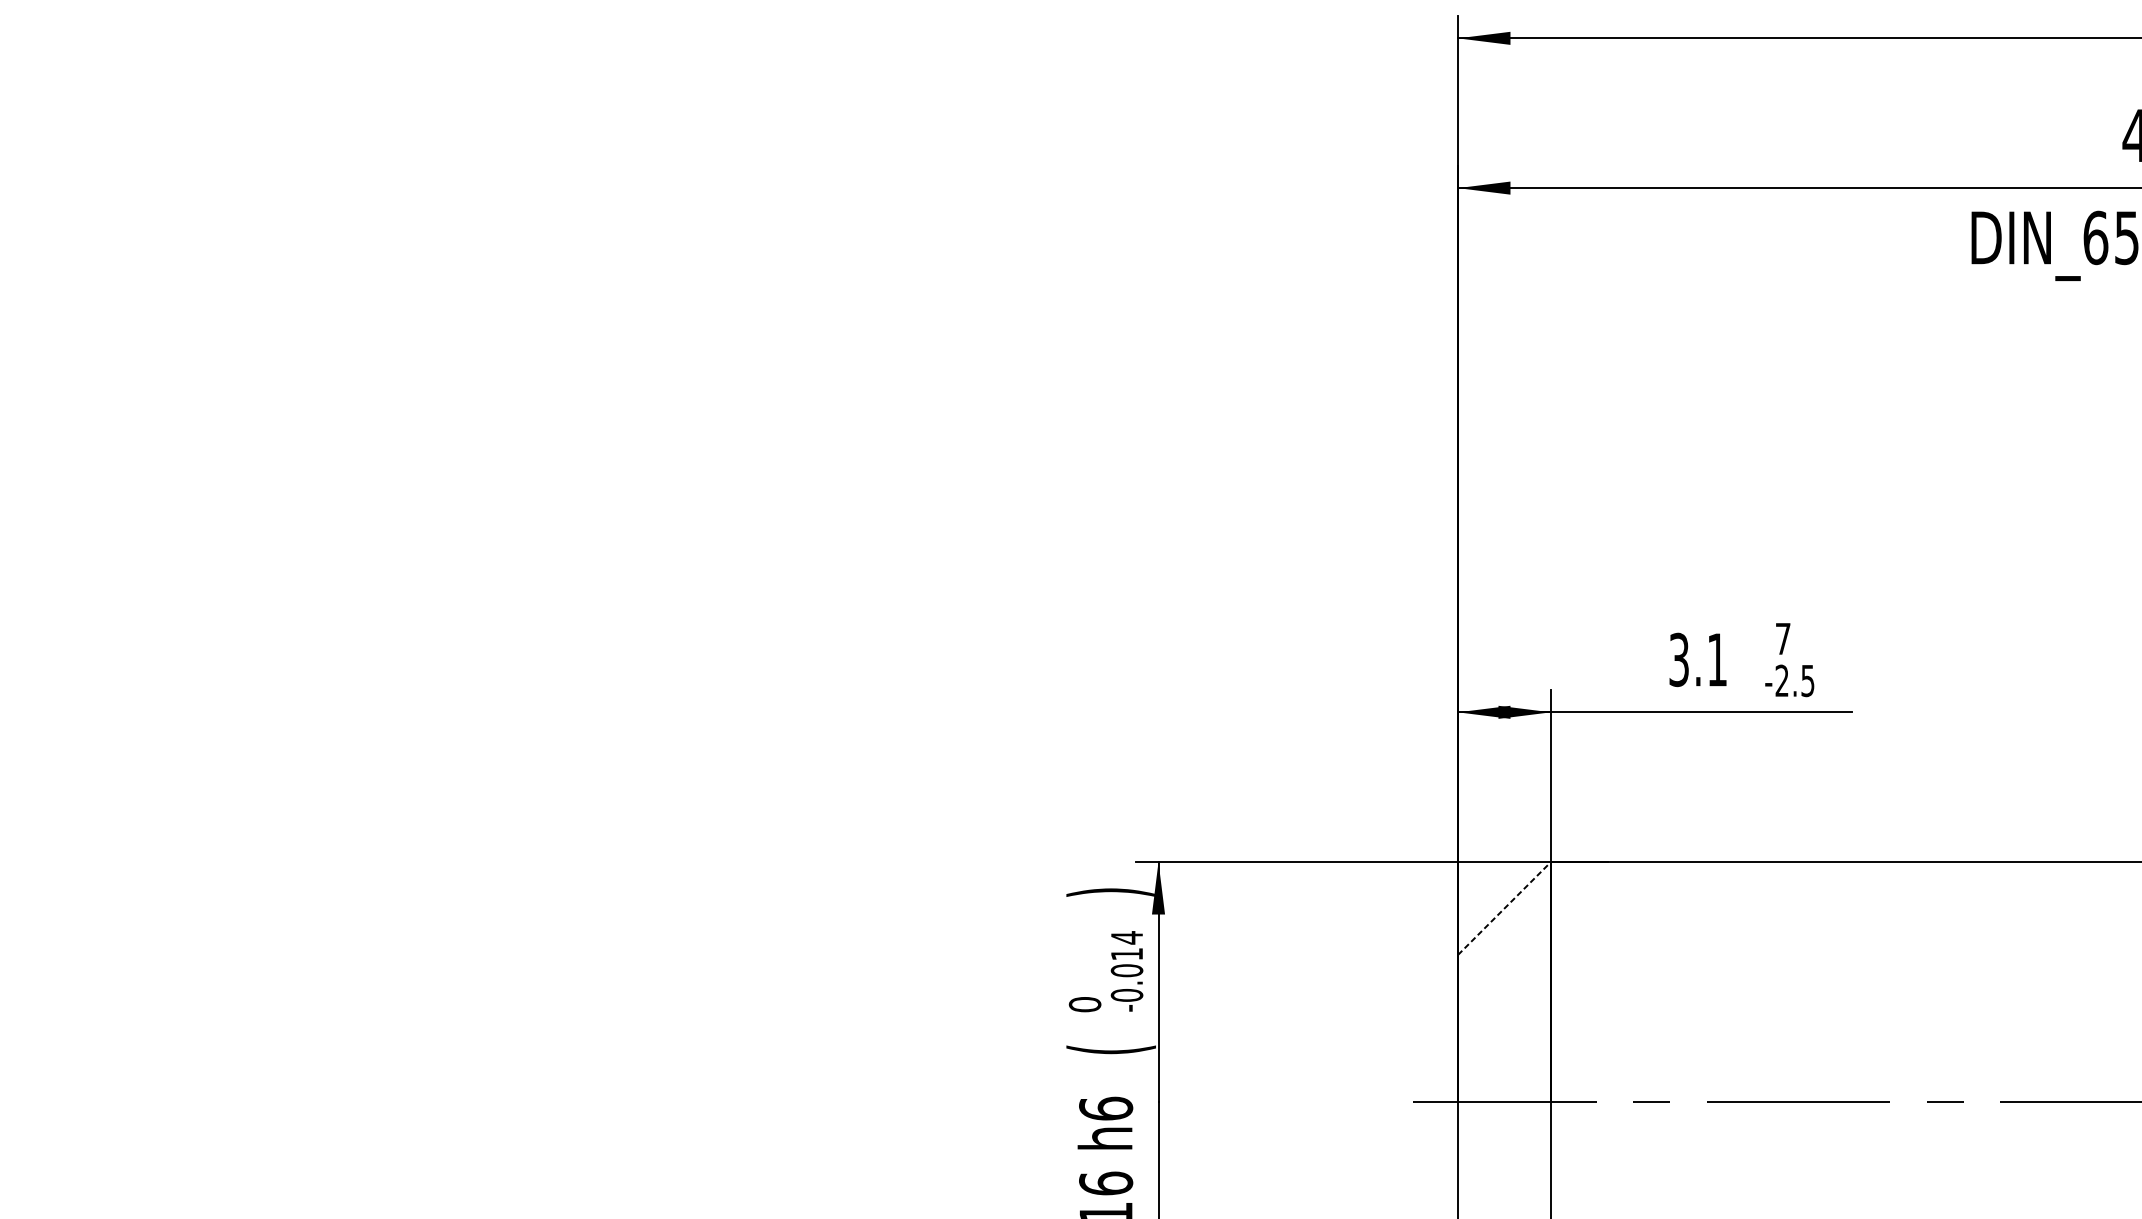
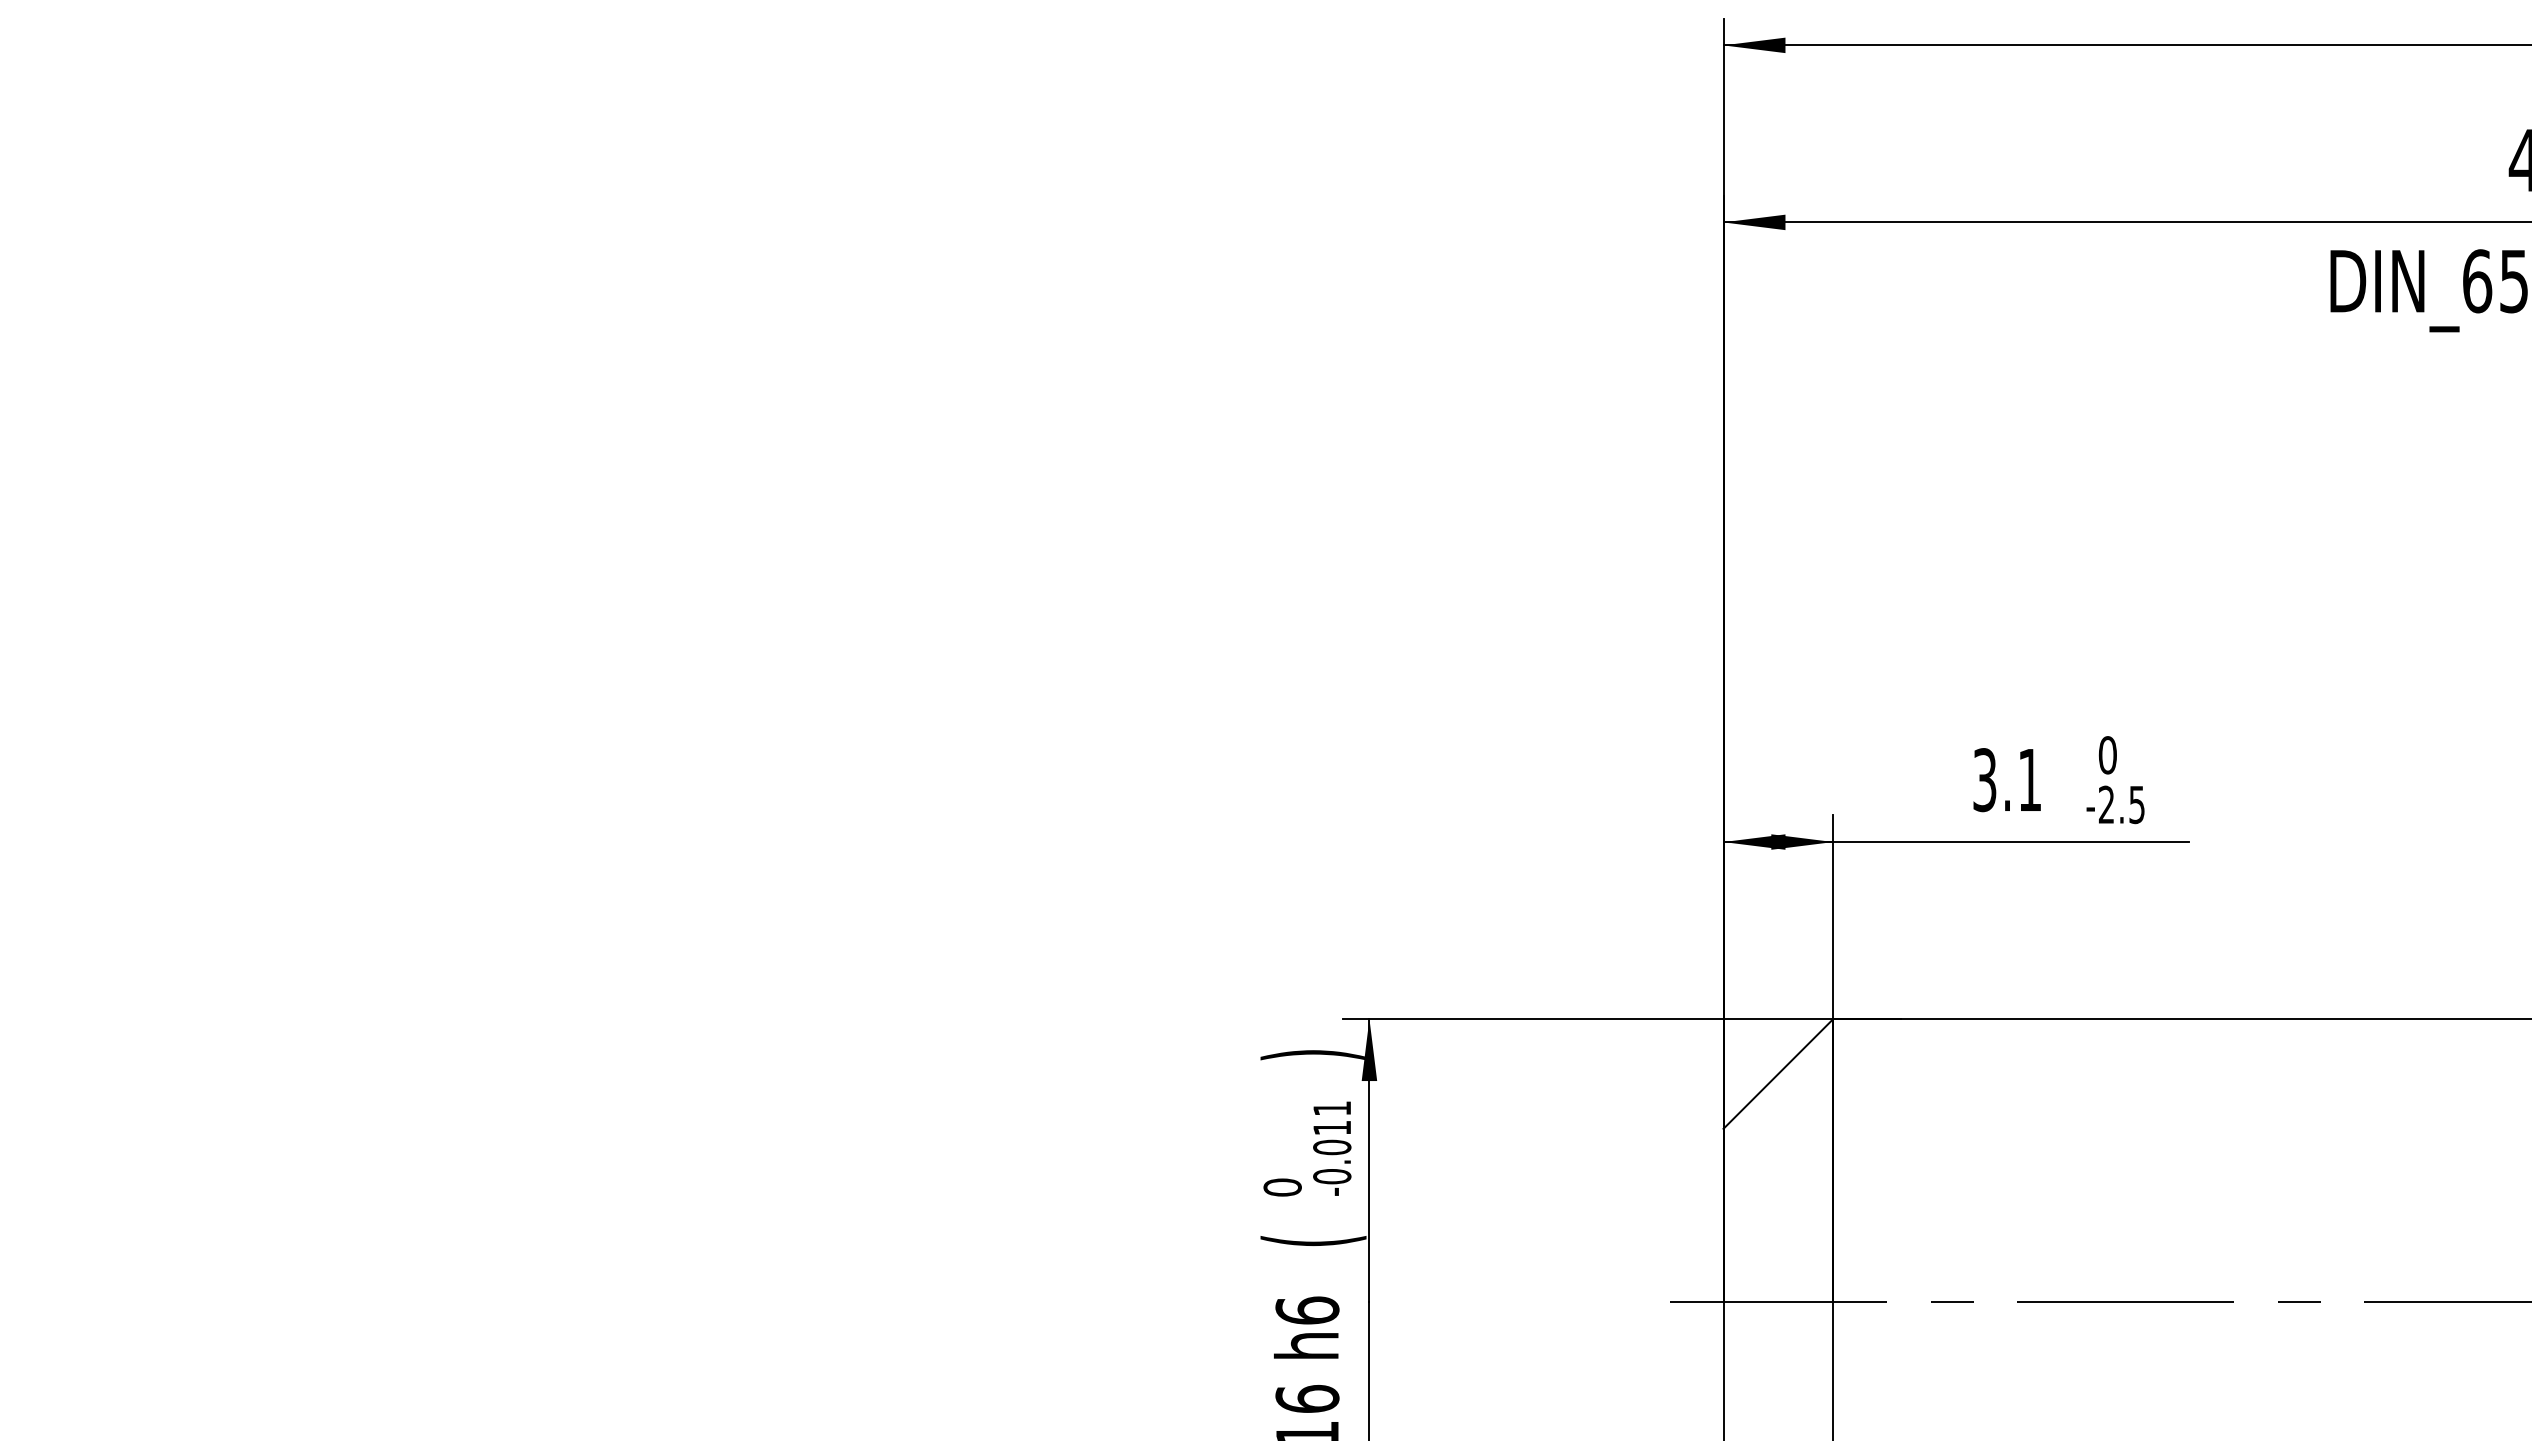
text: (1782, 639) -> (2107, 755), 7 -> 0
line: (1504, 908) -> (1778, 1073), dashed -> solid
text: (1126, 937) -> (1331, 1108), -0.014 -> -0.011

